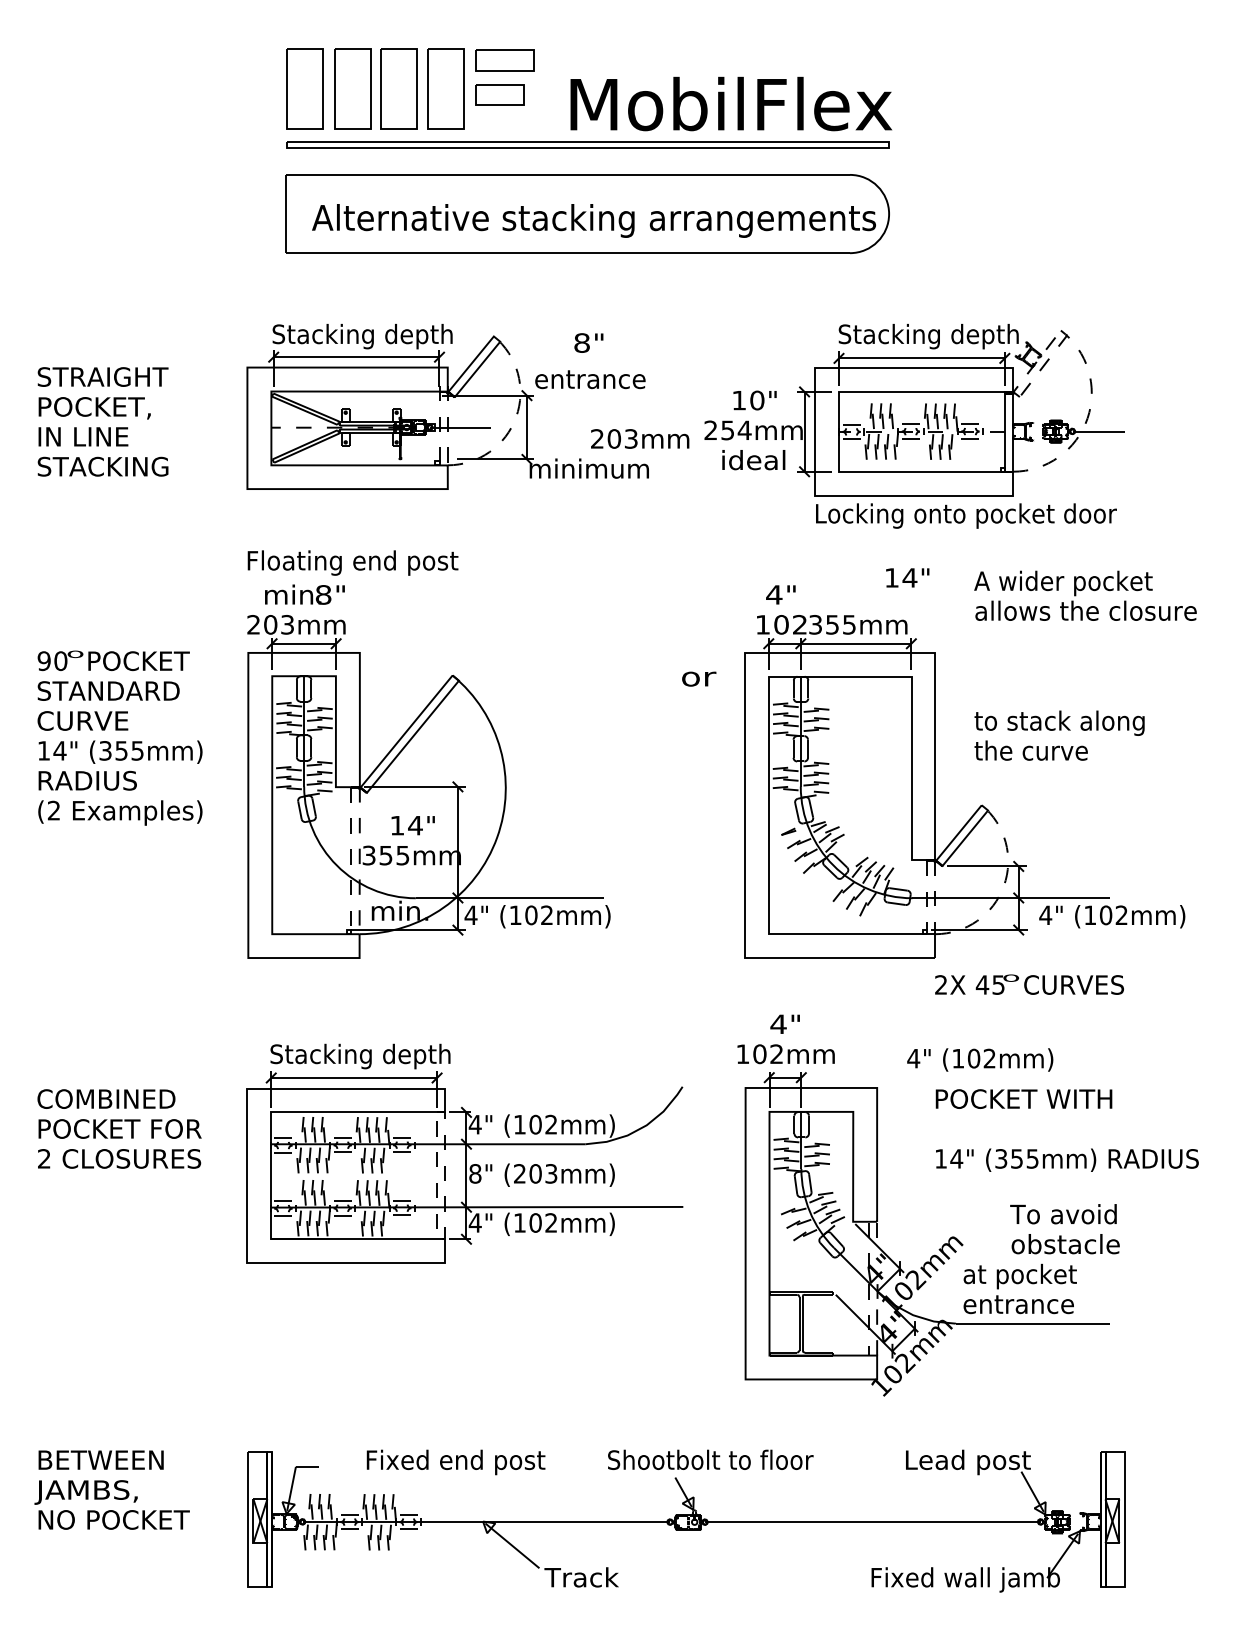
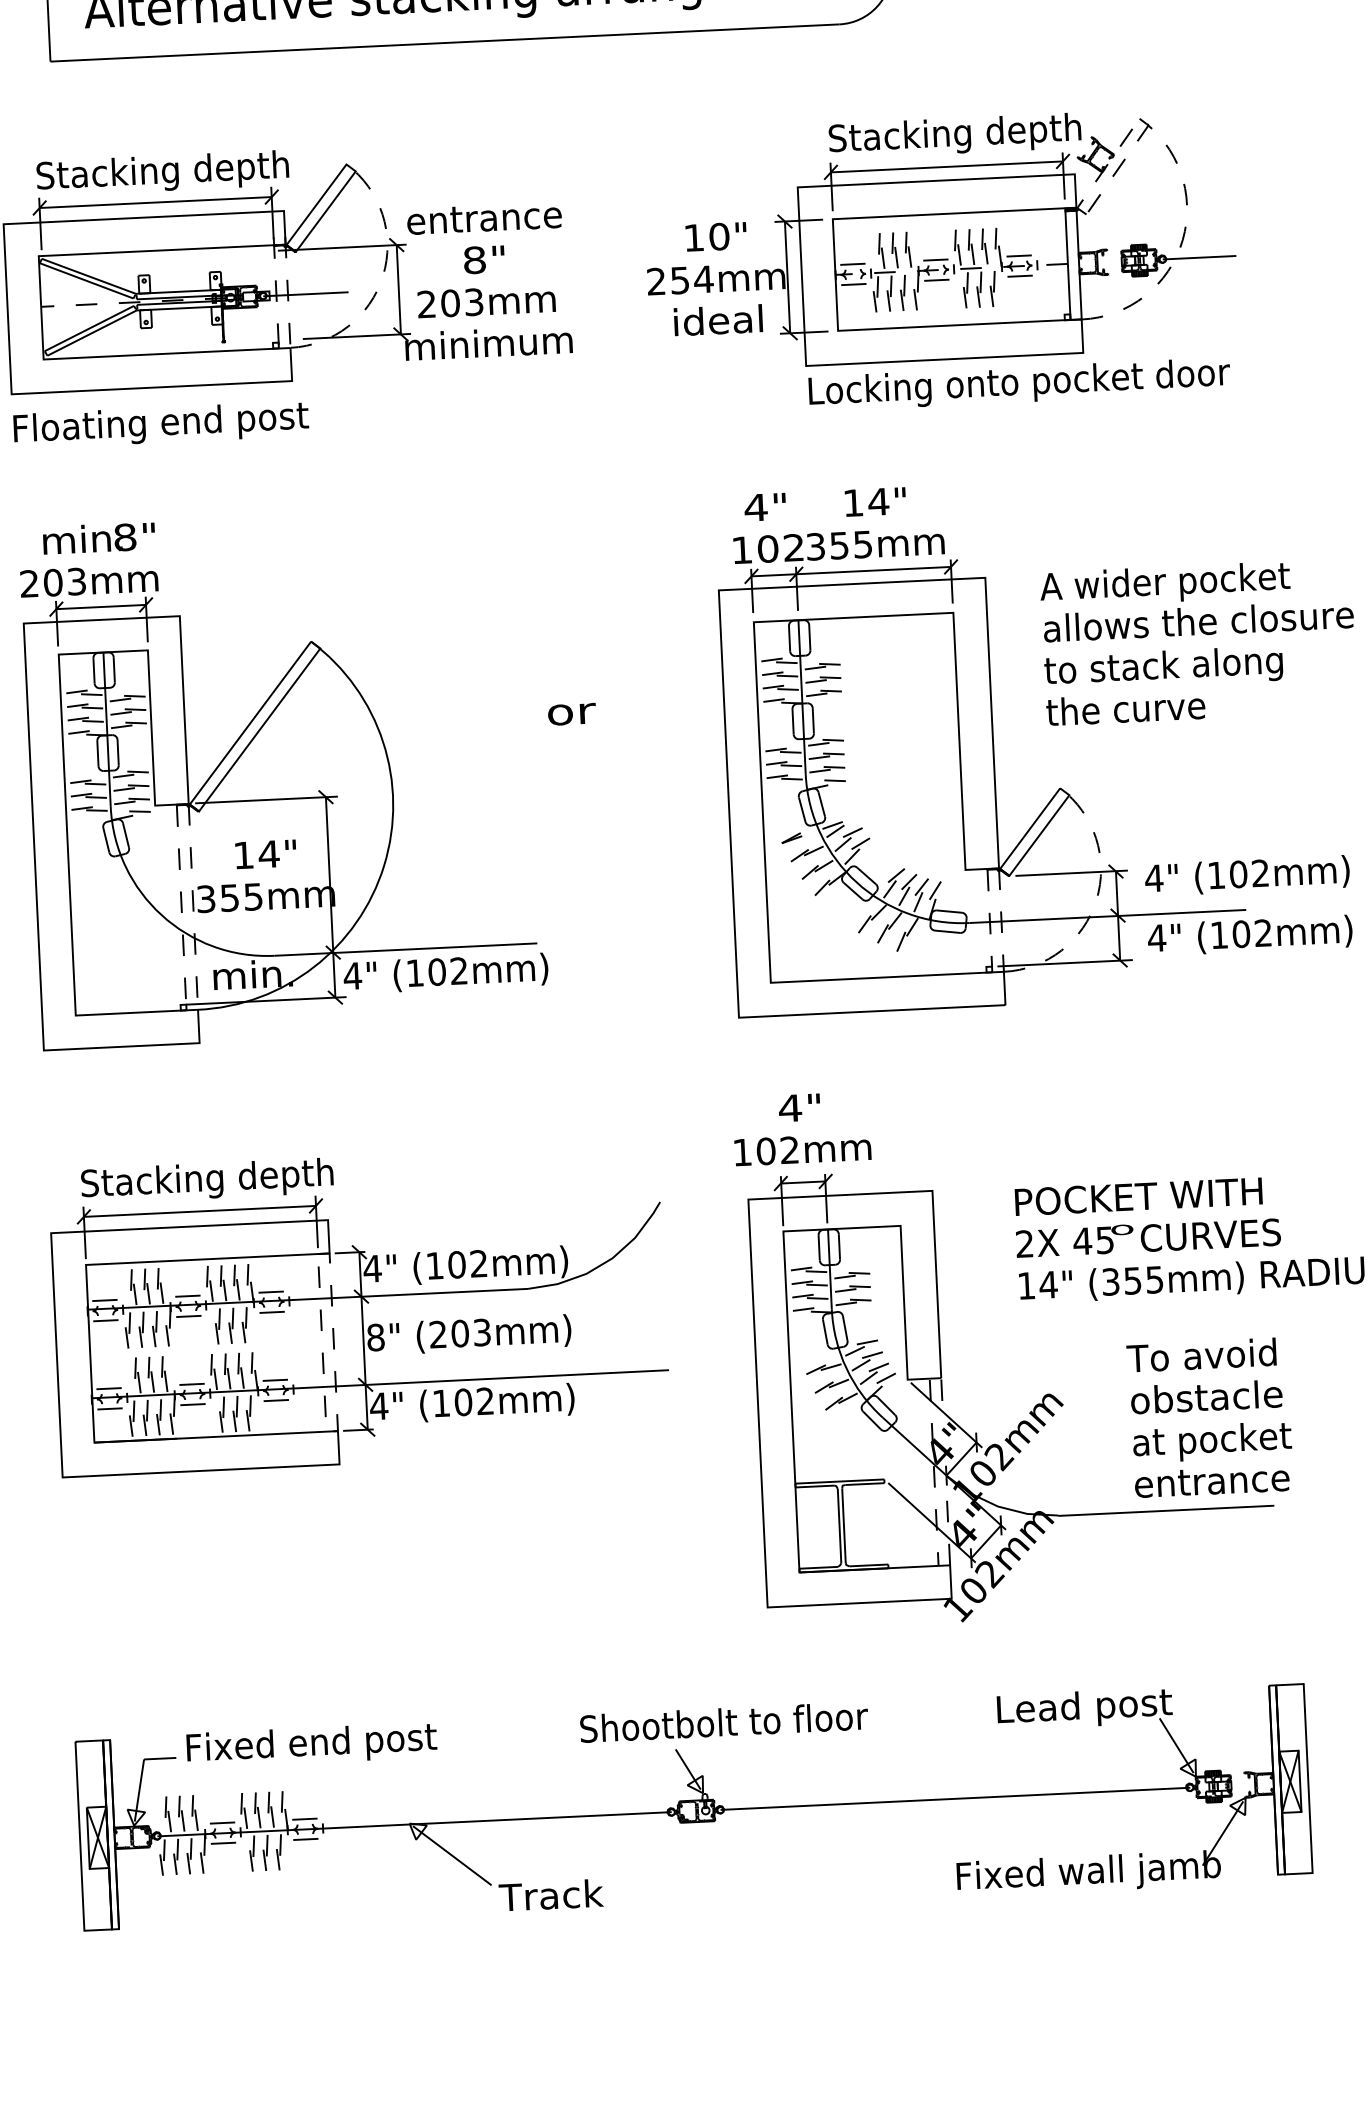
text: (588, 342) -> (483, 259), moved
text: (640, 438) -> (487, 300), moved
text: (352, 562) -> (160, 424), moved
text: (907, 577) -> (875, 501), moved
text: (1085, 595) -> (1196, 599), moved
text: (699, 678) -> (572, 713), moved
text: (1029, 984) -> (1148, 1237), moved
text: (980, 1059) -> (1247, 875), moved
text: (1019, 1288) -> (1212, 1458), moved
text: (455, 1462) -> (311, 1745), moved

